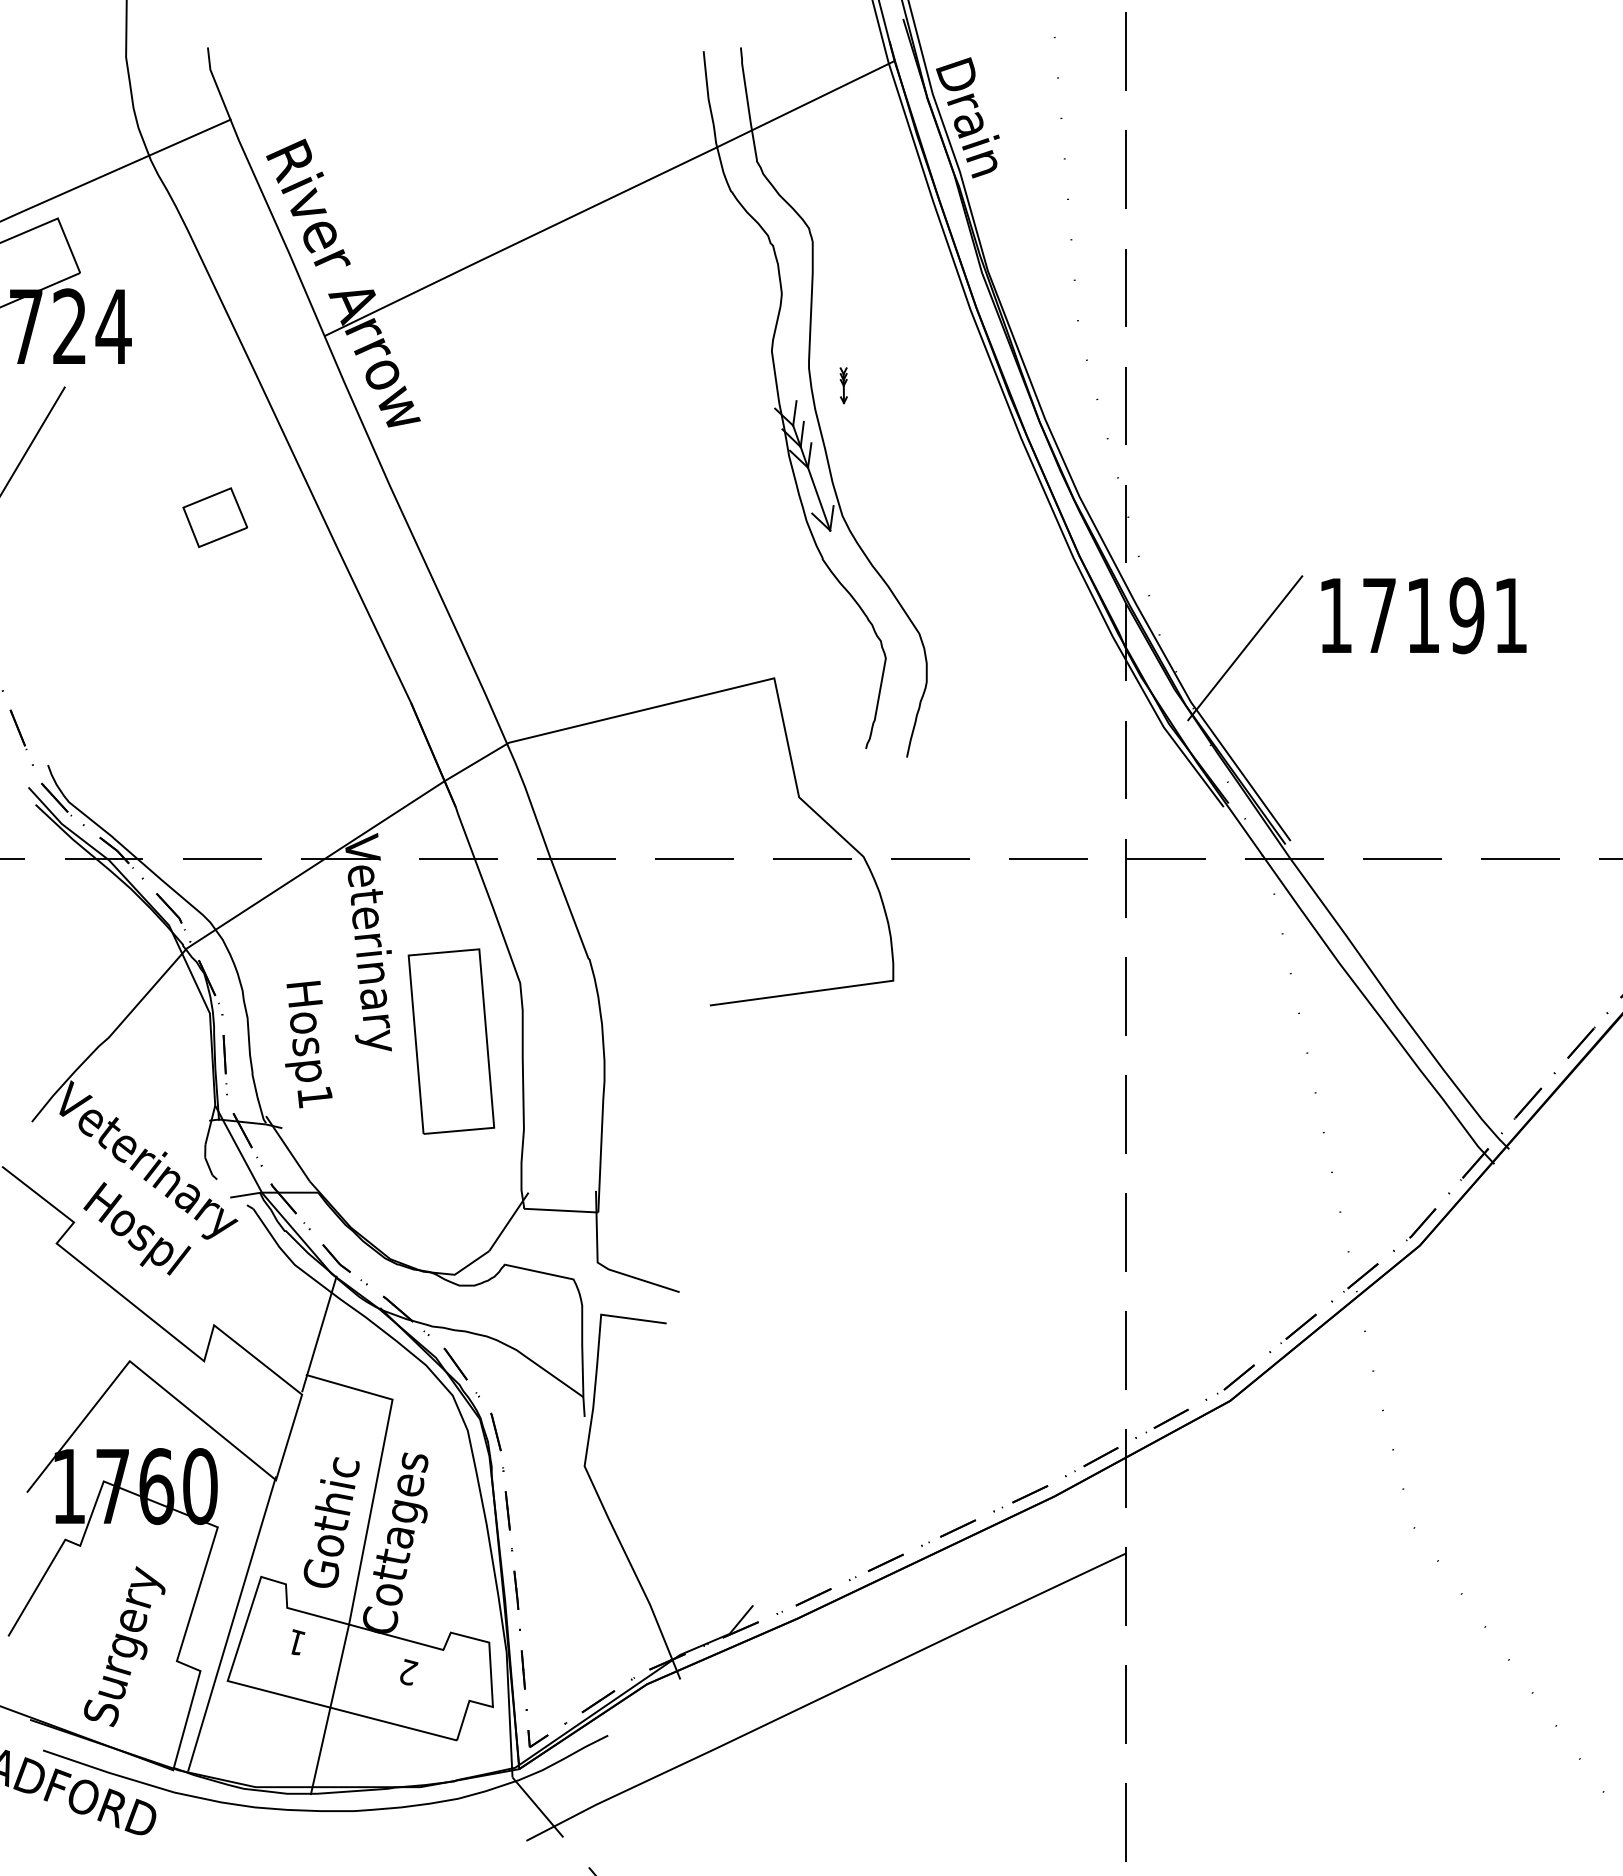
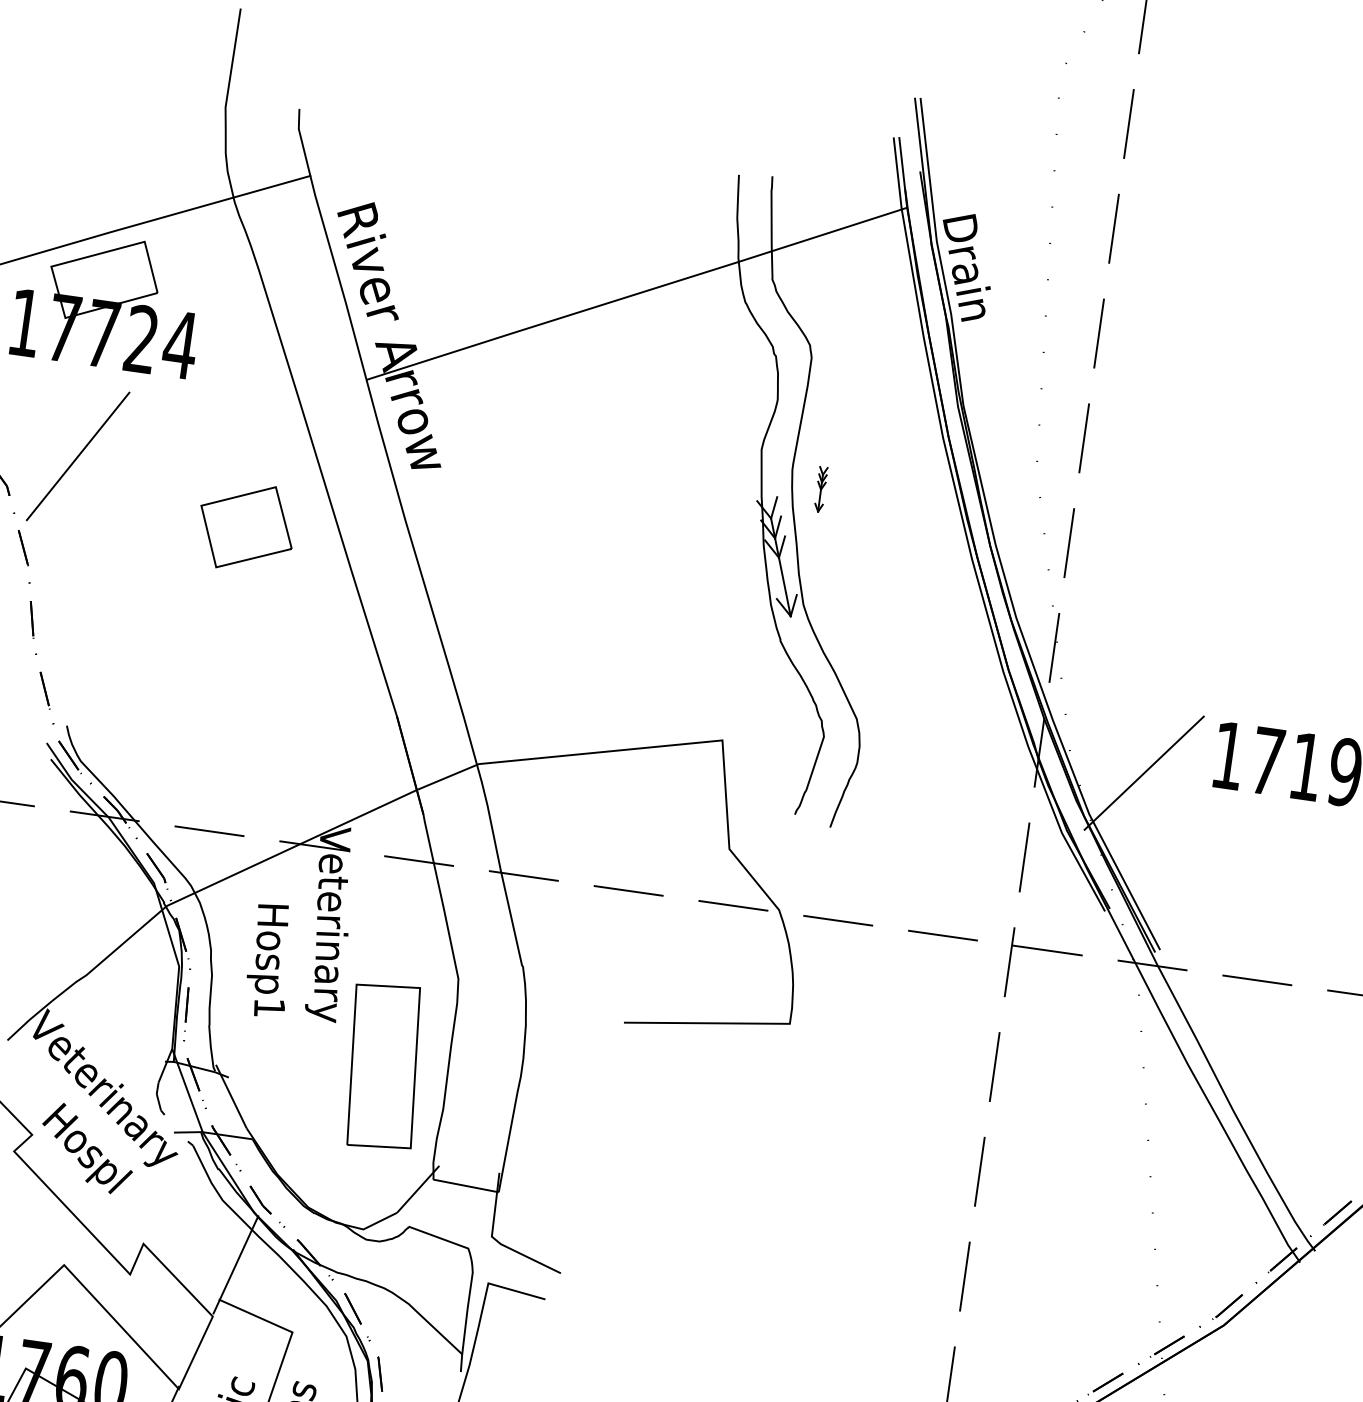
part: (843, 385) -> (820, 489), size x1.43
part: (215, 517) -> (246, 527), size x1.67
part: (451, 1041) -> (383, 1066), moved
text: (308, 1044) -> (270, 960), moved

